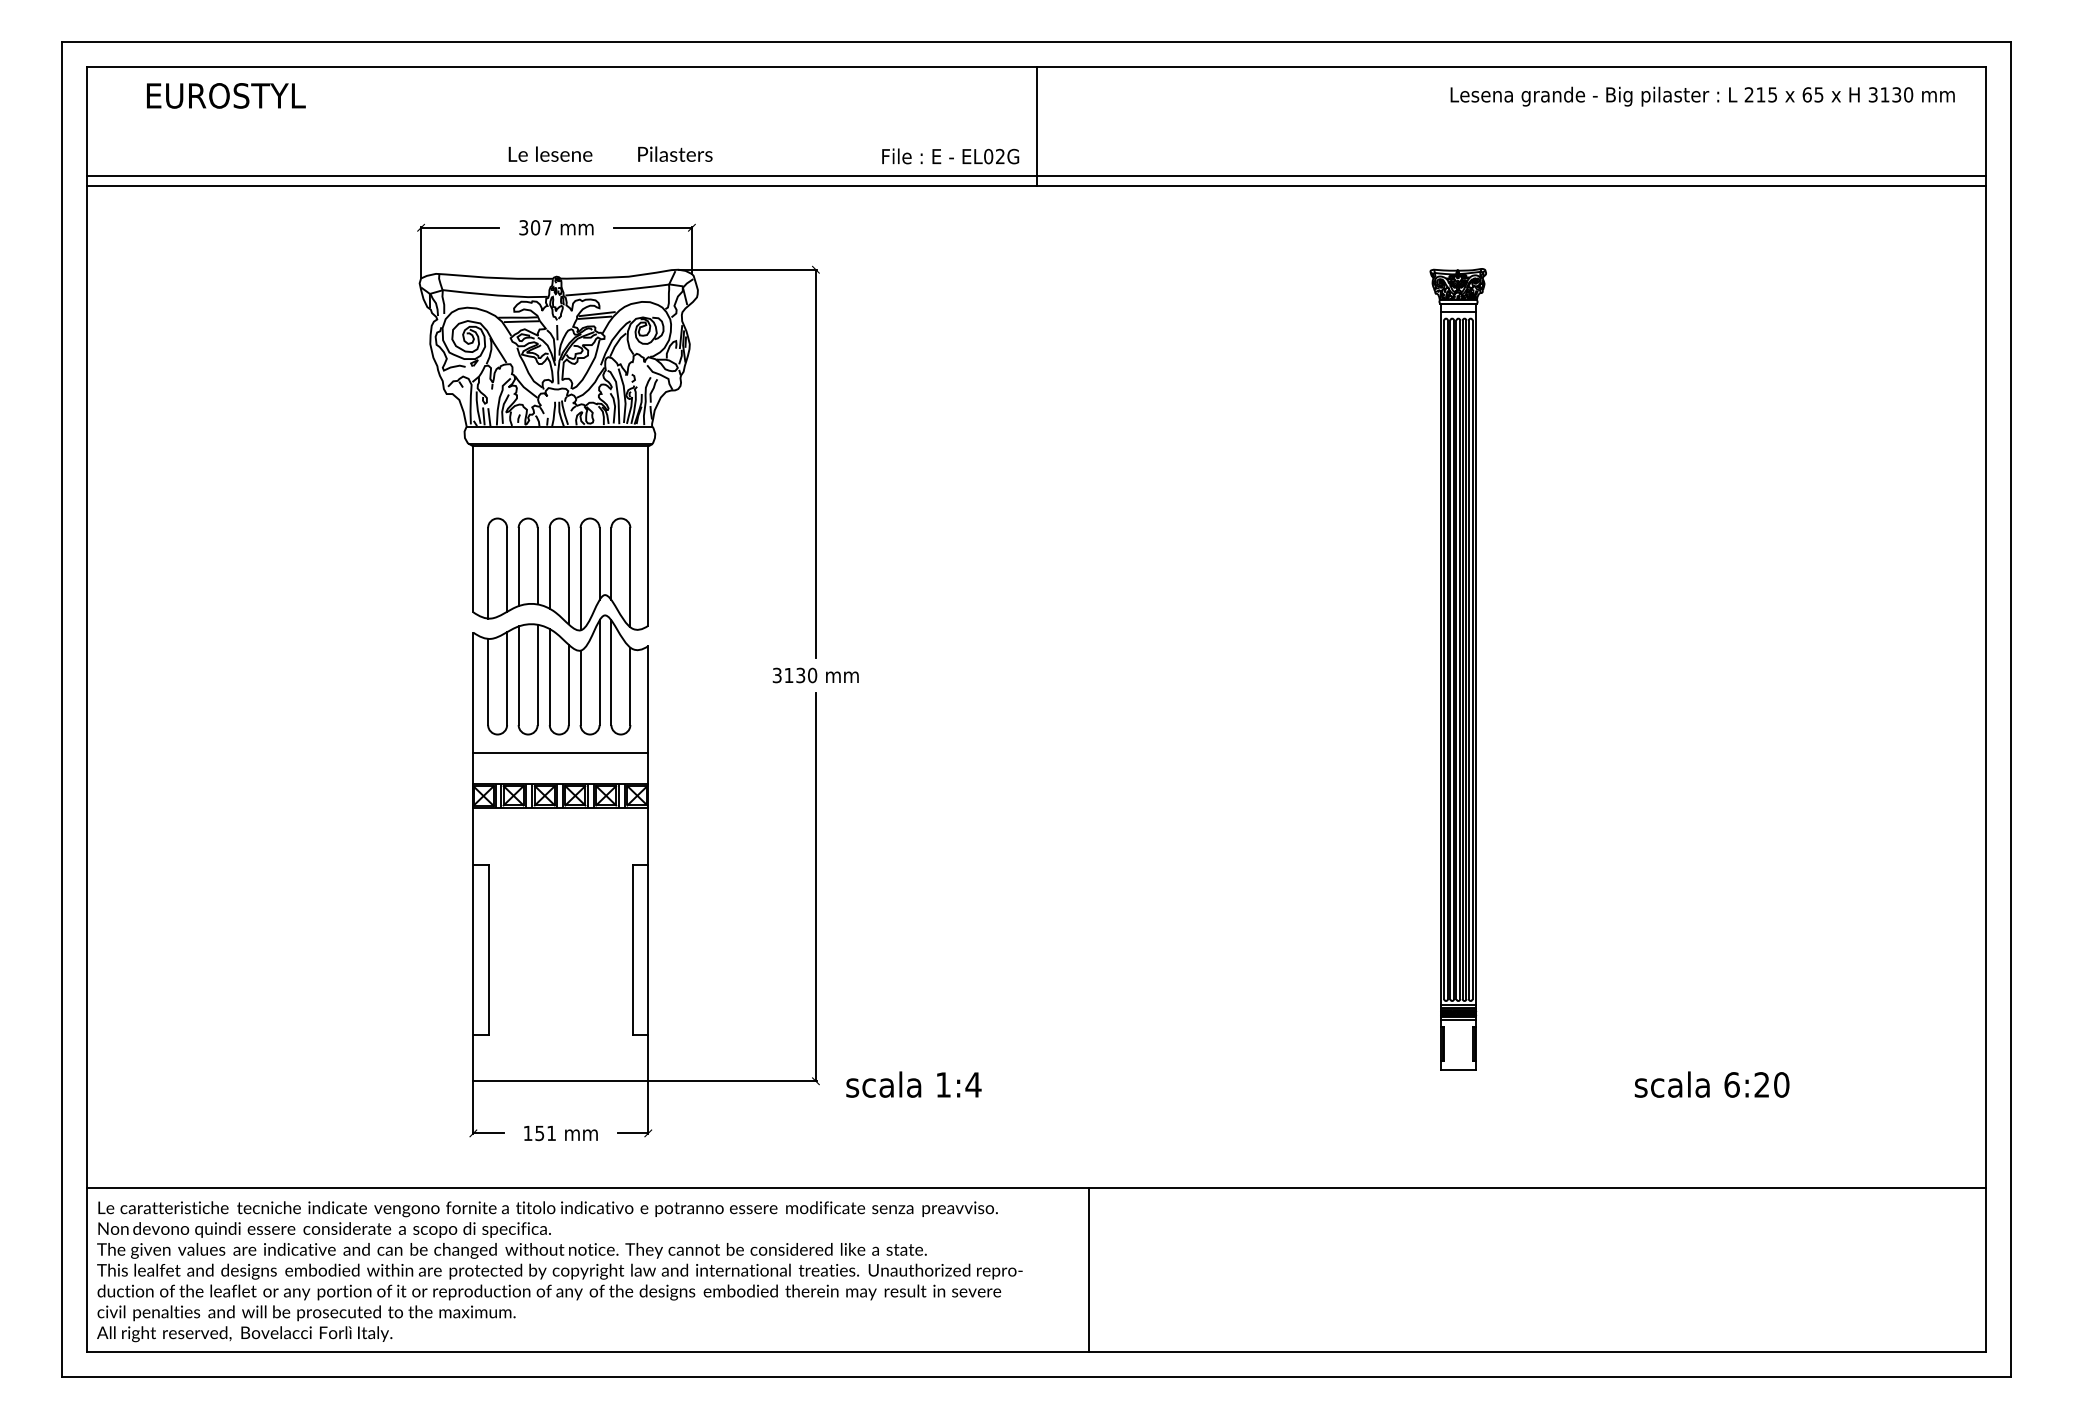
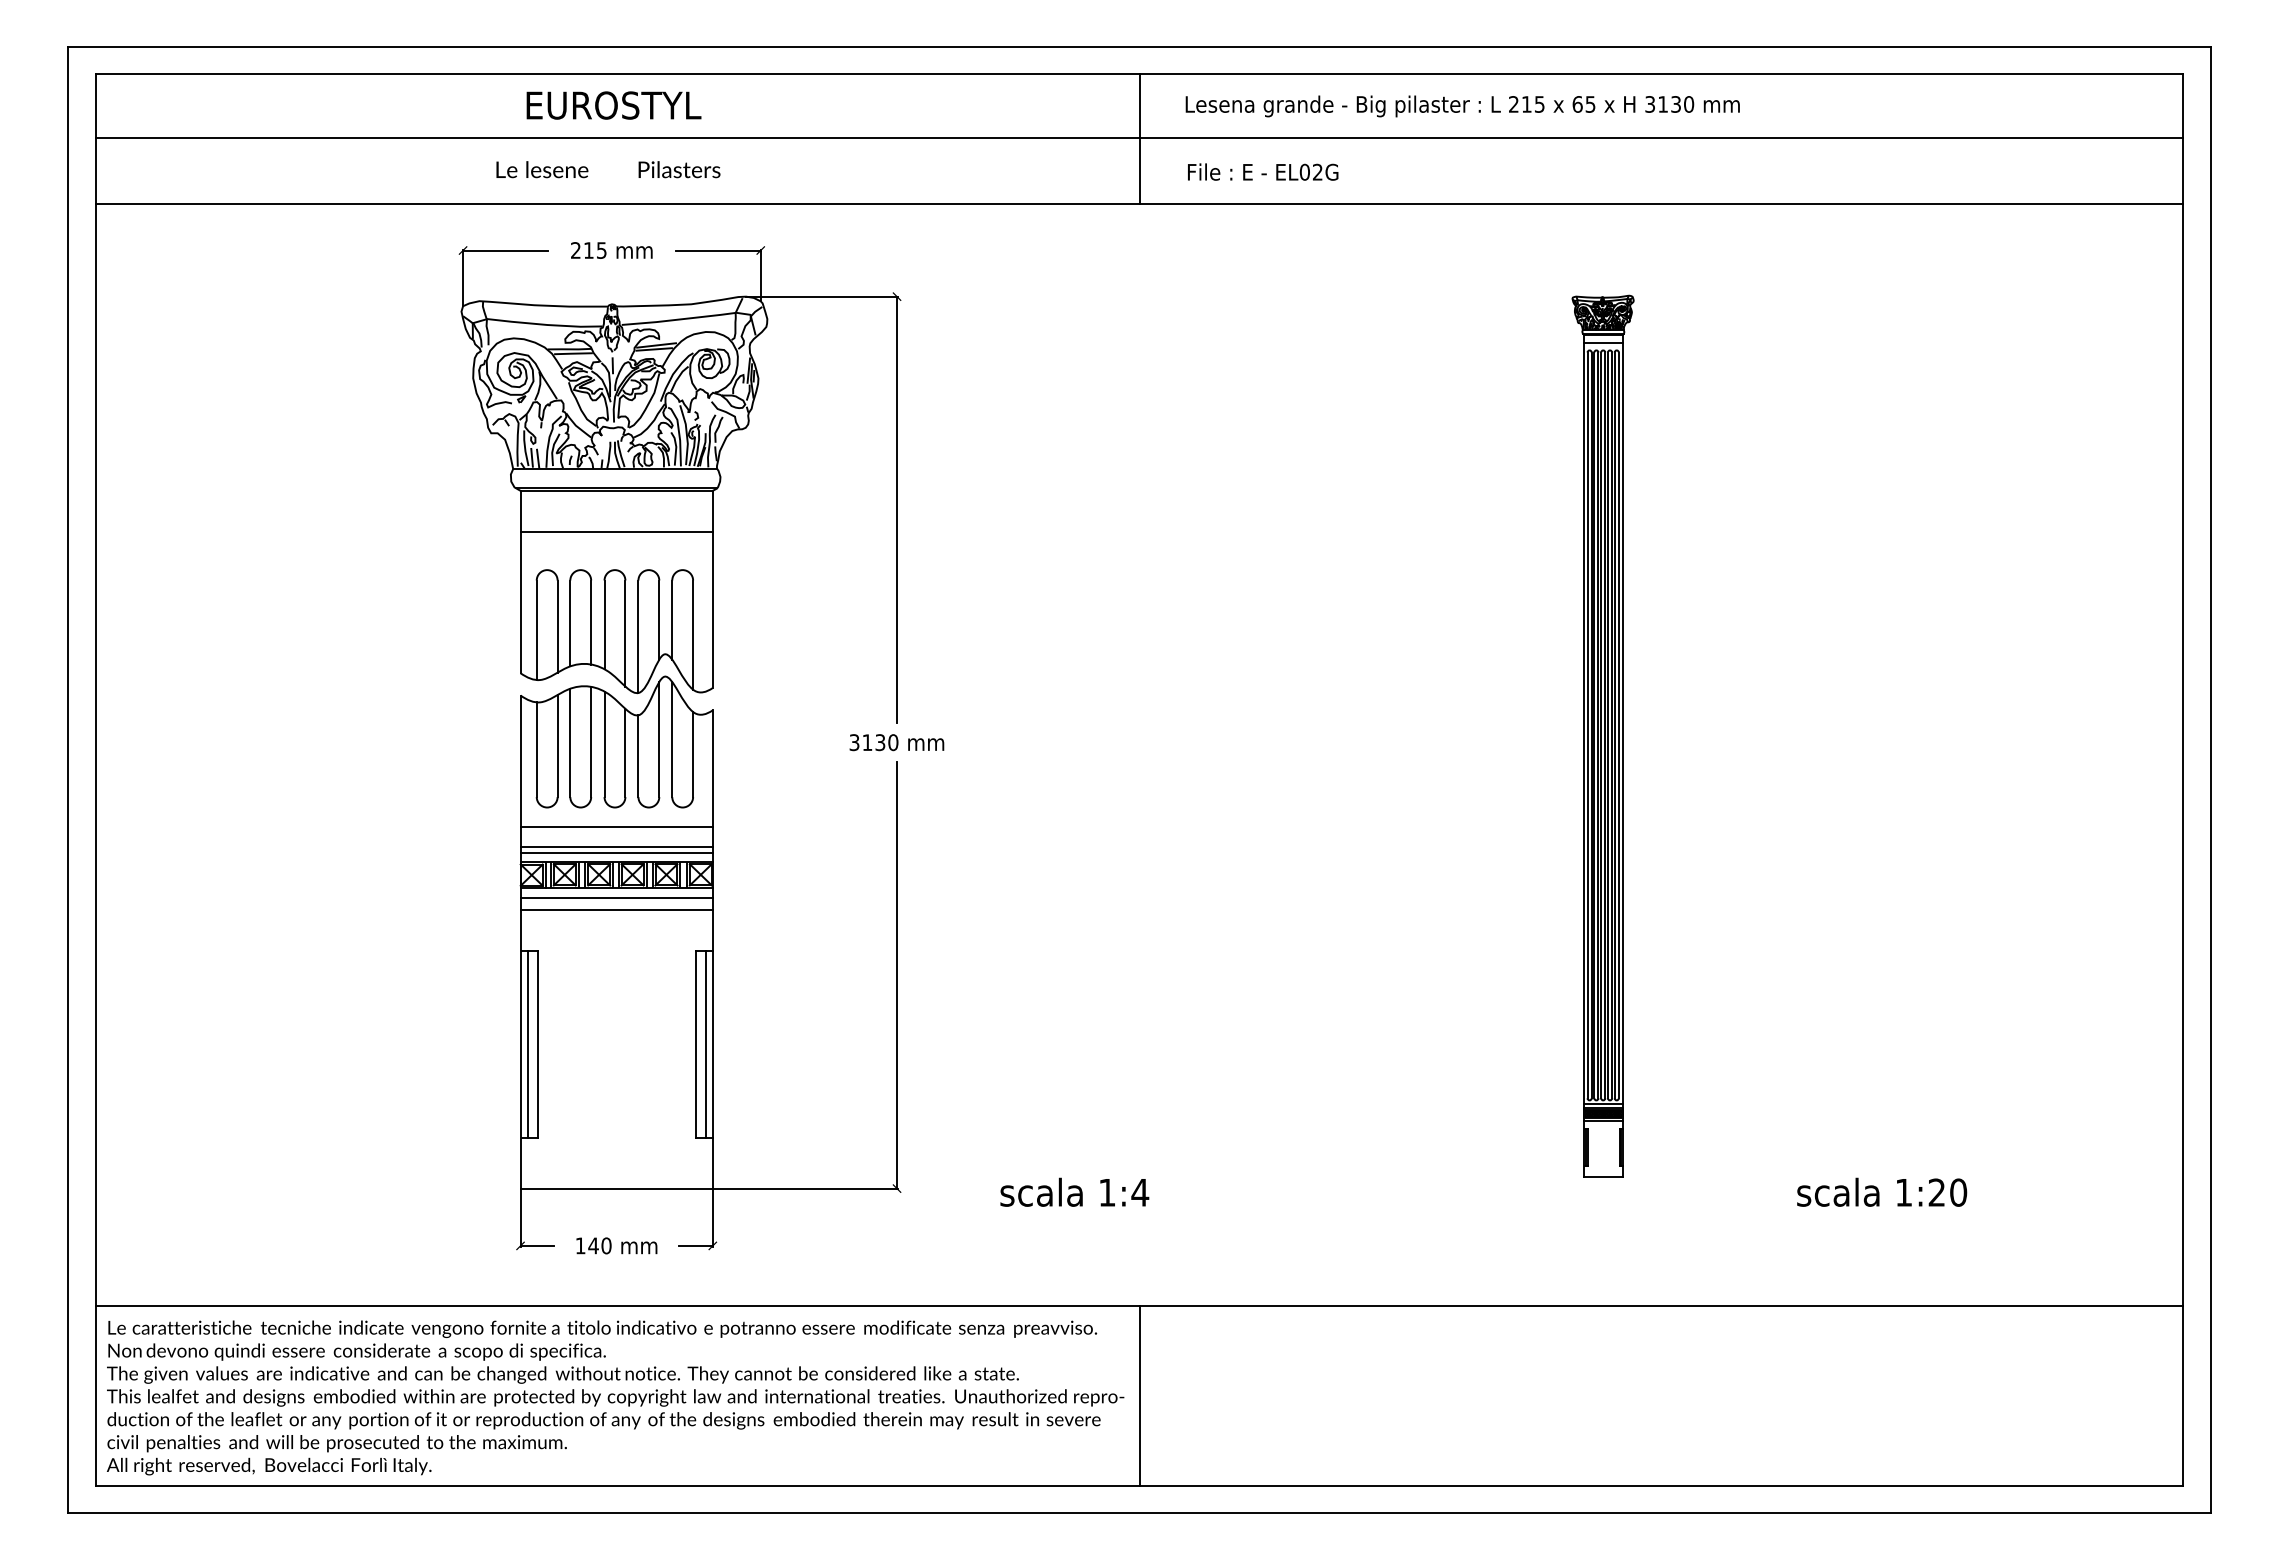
text: (225, 95) -> (613, 105), moved
text: (1702, 96) -> (1462, 106), moved
text: (610, 154) -> (608, 169), moved
text: (950, 155) -> (1263, 171), moved
line: (1036, 175) -> (1139, 137), moved
text: (535, 227) -> (588, 250), 307 -> 215
line: (560, 484) -> (616, 532), added
line: (560, 770) -> (616, 847), added
line: (560, 776) -> (616, 853), added
line: (560, 816) -> (616, 897), added
line: (560, 828) -> (616, 910), added
line: (479, 949) -> (527, 1043), added
line: (641, 949) -> (705, 1043), added
text: (913, 1083) -> (1074, 1191), moved
text: (1731, 1084) -> (1903, 1192), 6:20 -> 1:20
text: (545, 1133) -> (599, 1245), 151 -> 140
line: (1089, 1269) -> (1139, 1395), moved

